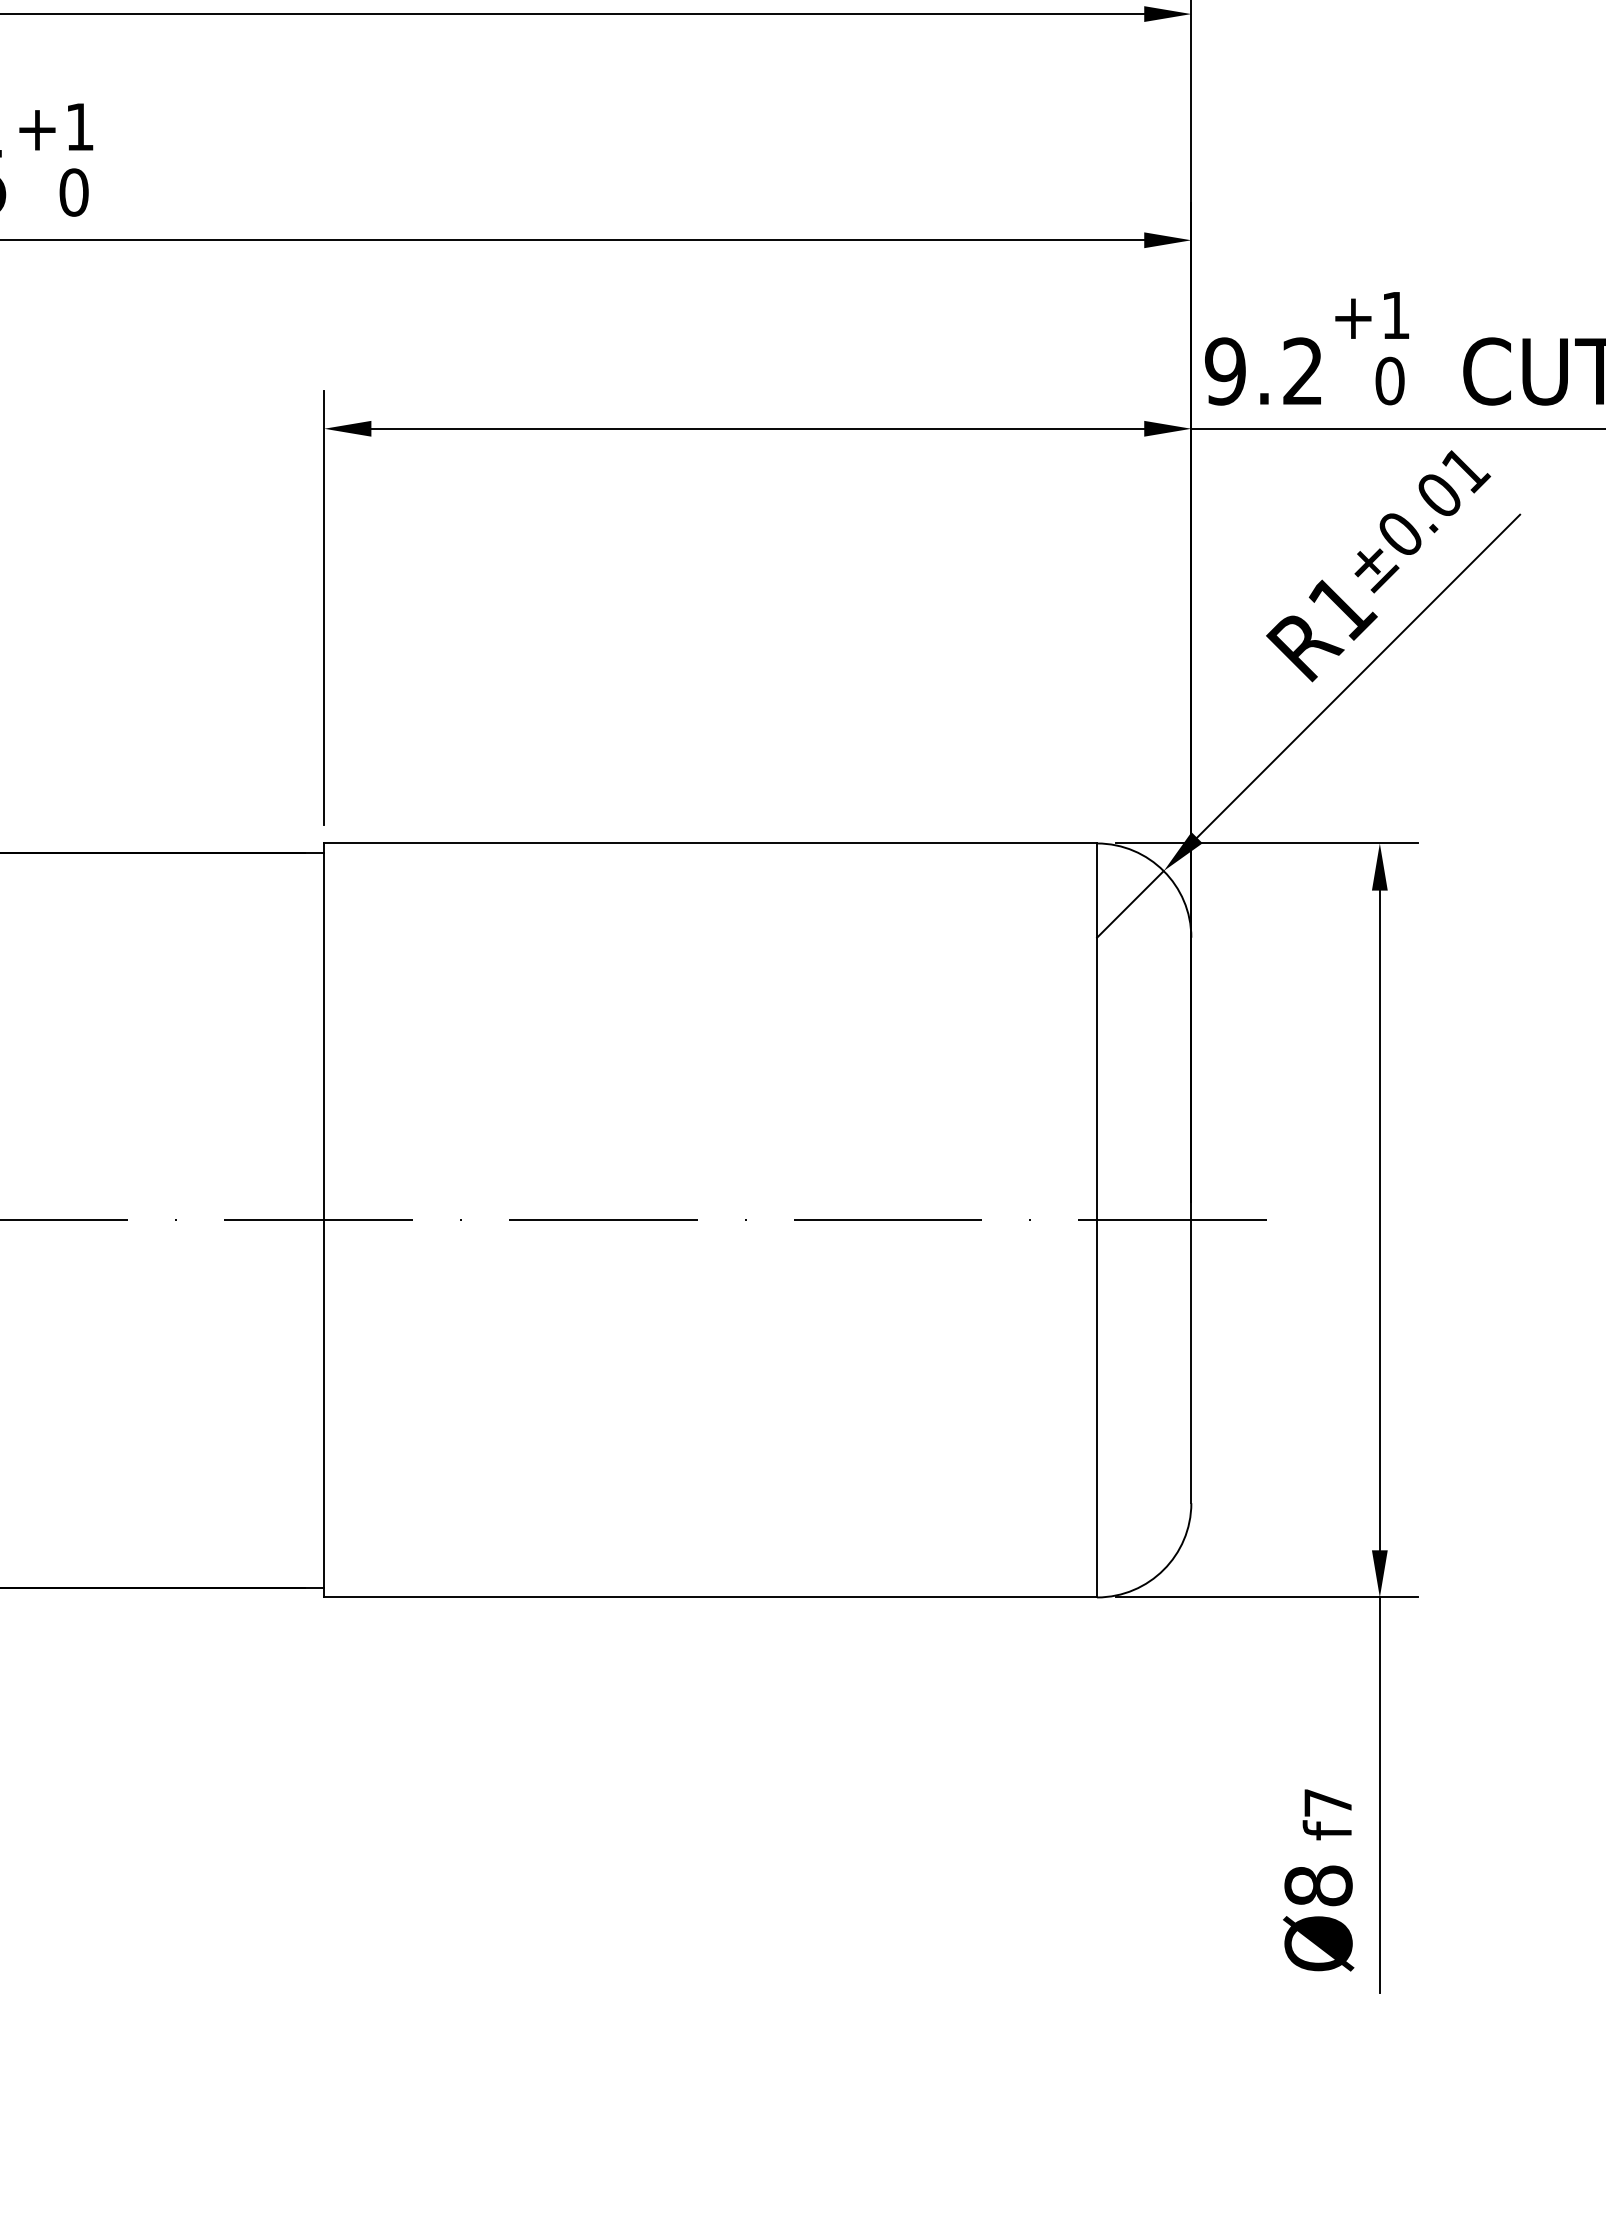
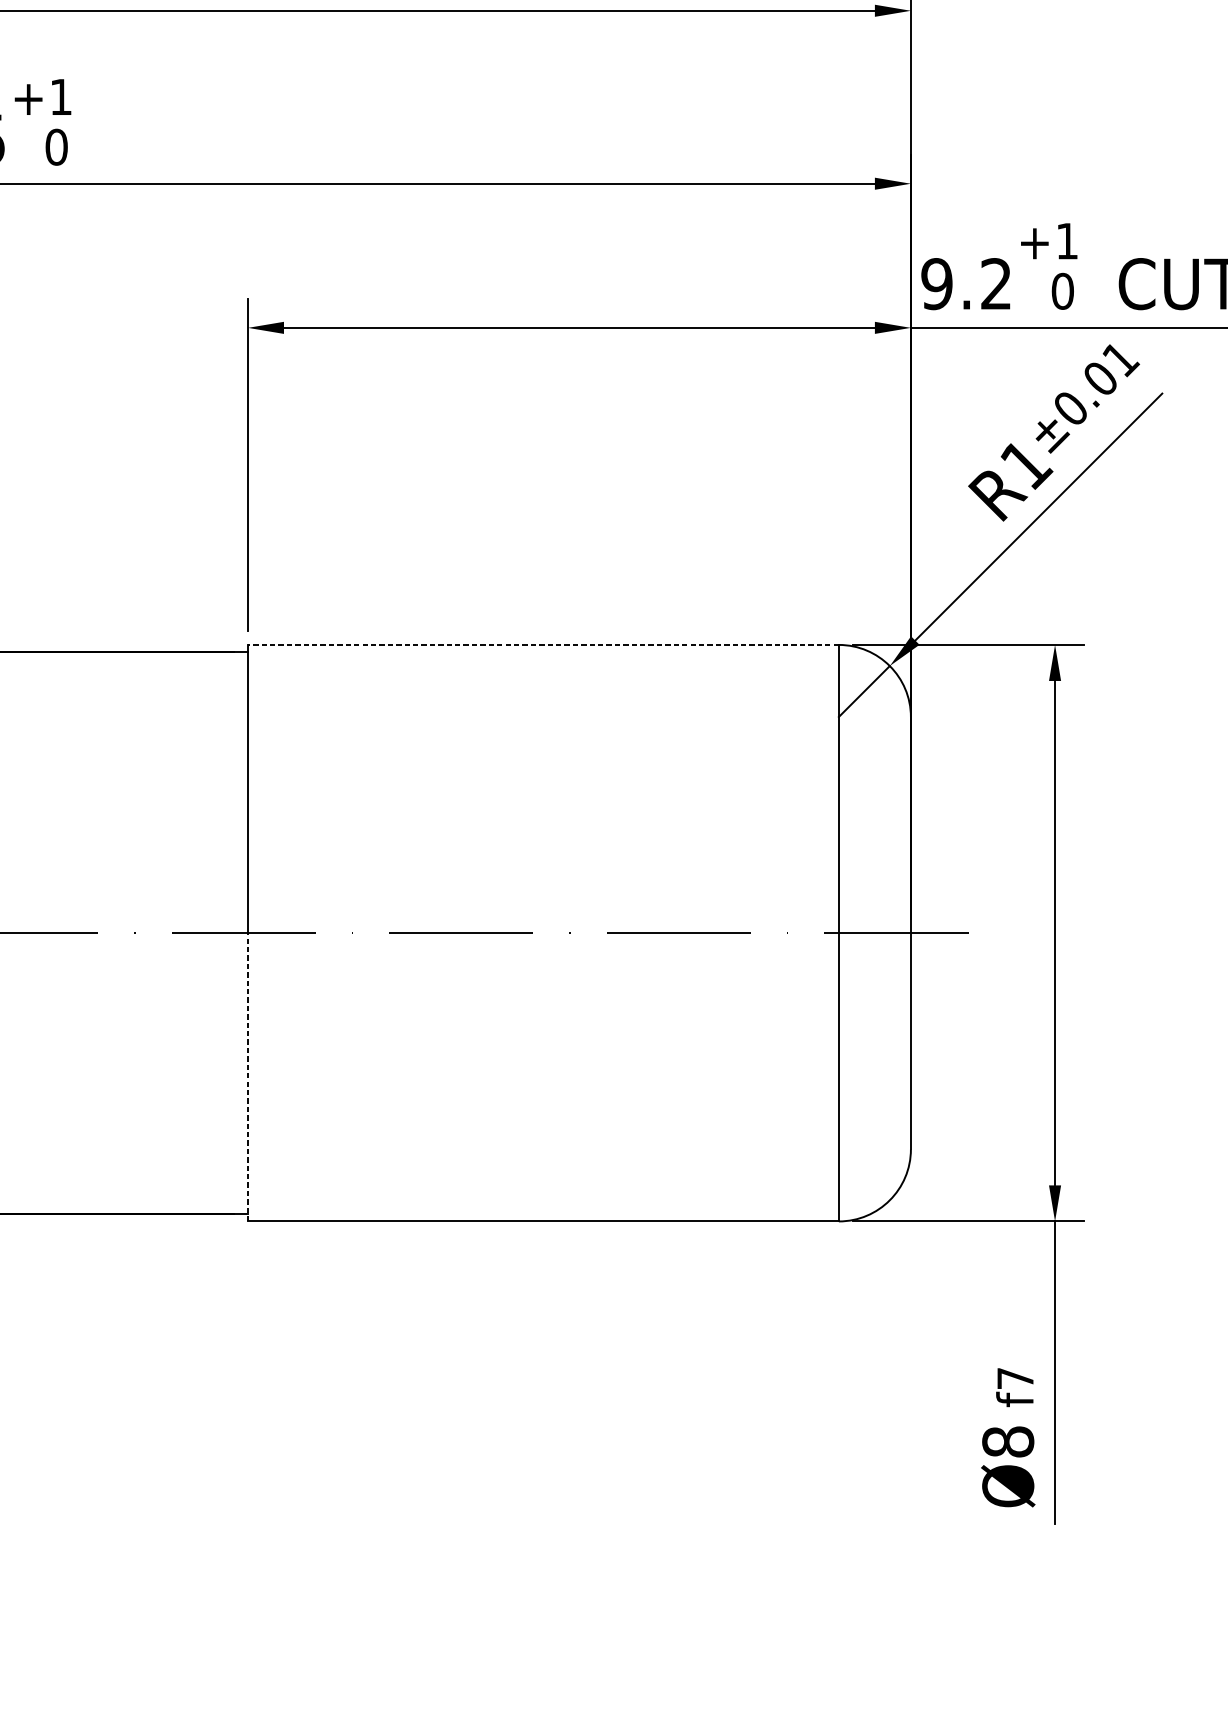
line: (710, 843) -> (543, 644), solid -> dashed
line: (324, 1408) -> (248, 1076), solid -> dashed

